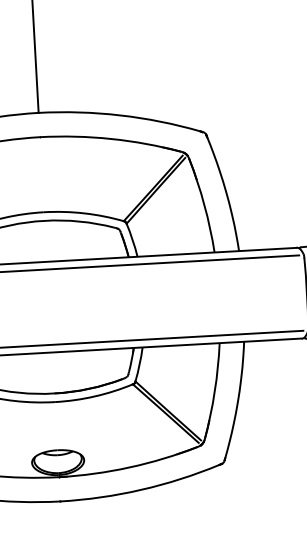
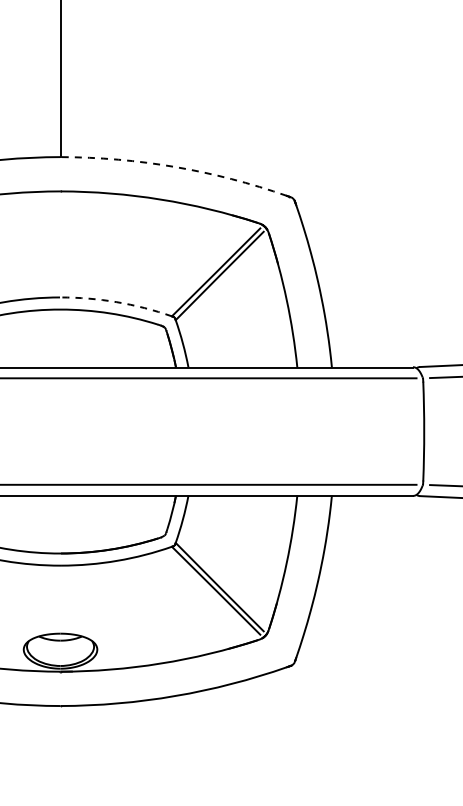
arc: (120, 115) -> (175, 167), solid -> dashed
arc: (84, 213) -> (116, 302), solid -> dashed

